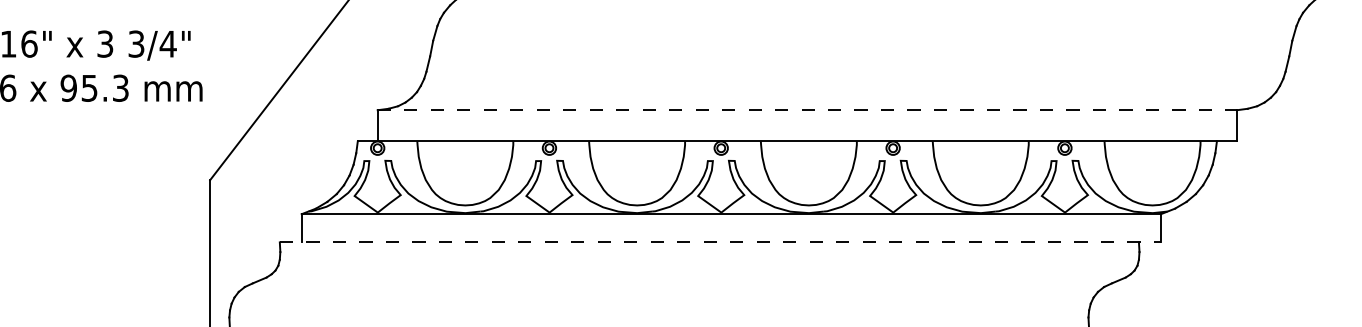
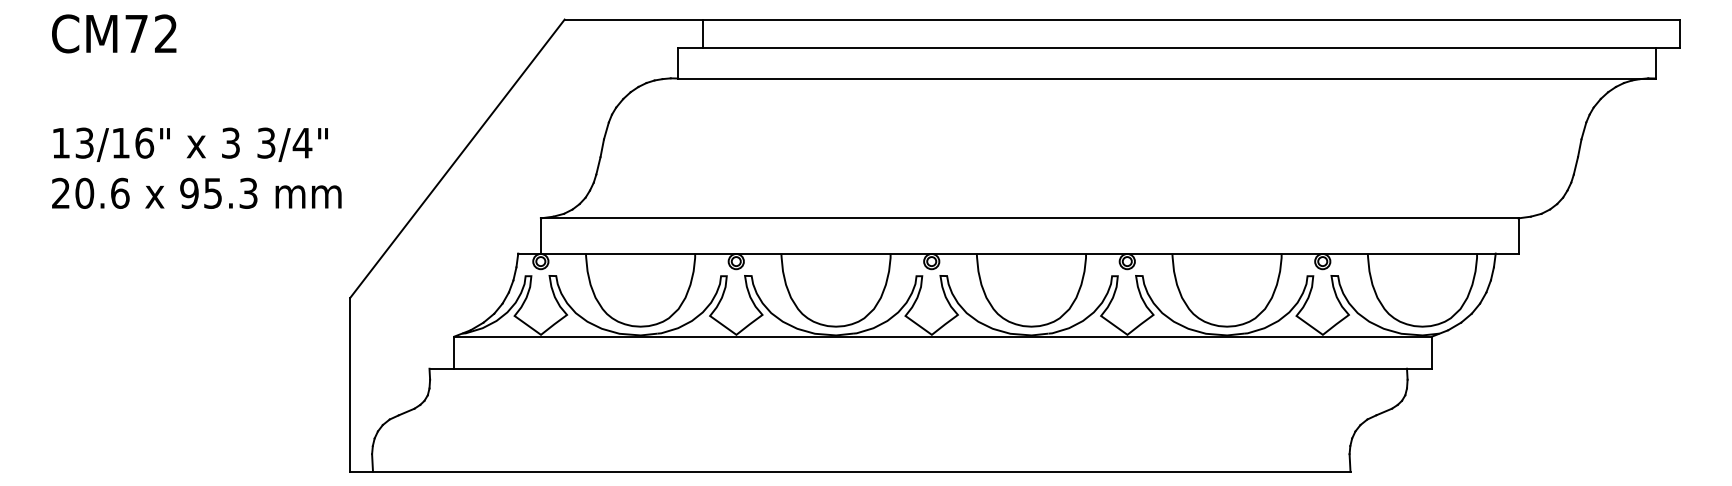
line: (807, 110) -> (1029, 218), dashed -> solid
line: (721, 242) -> (931, 368), dashed -> solid

